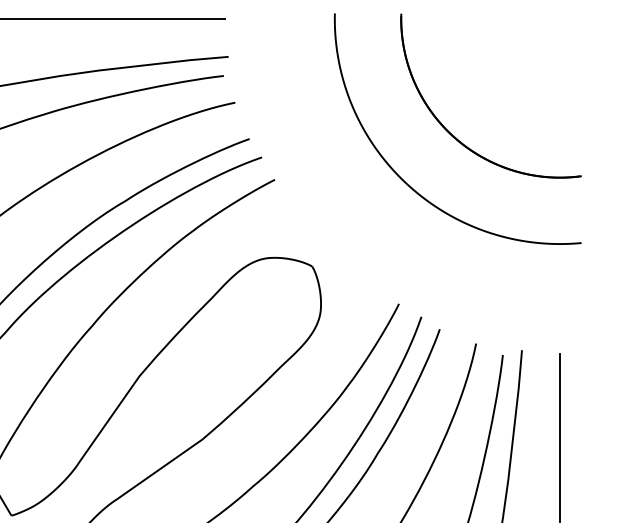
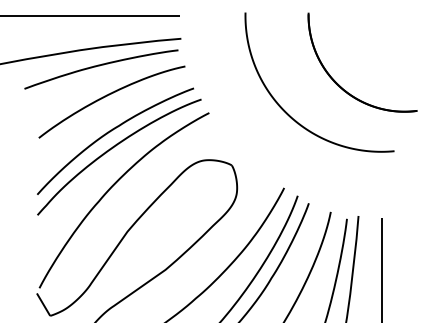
part: (452, 132) -> (339, 84), moved

